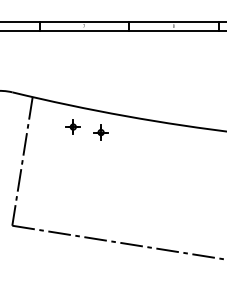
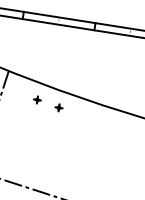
part: (72, 126) -> (36, 99), size x0.6
part: (100, 132) -> (58, 107), size x0.6

